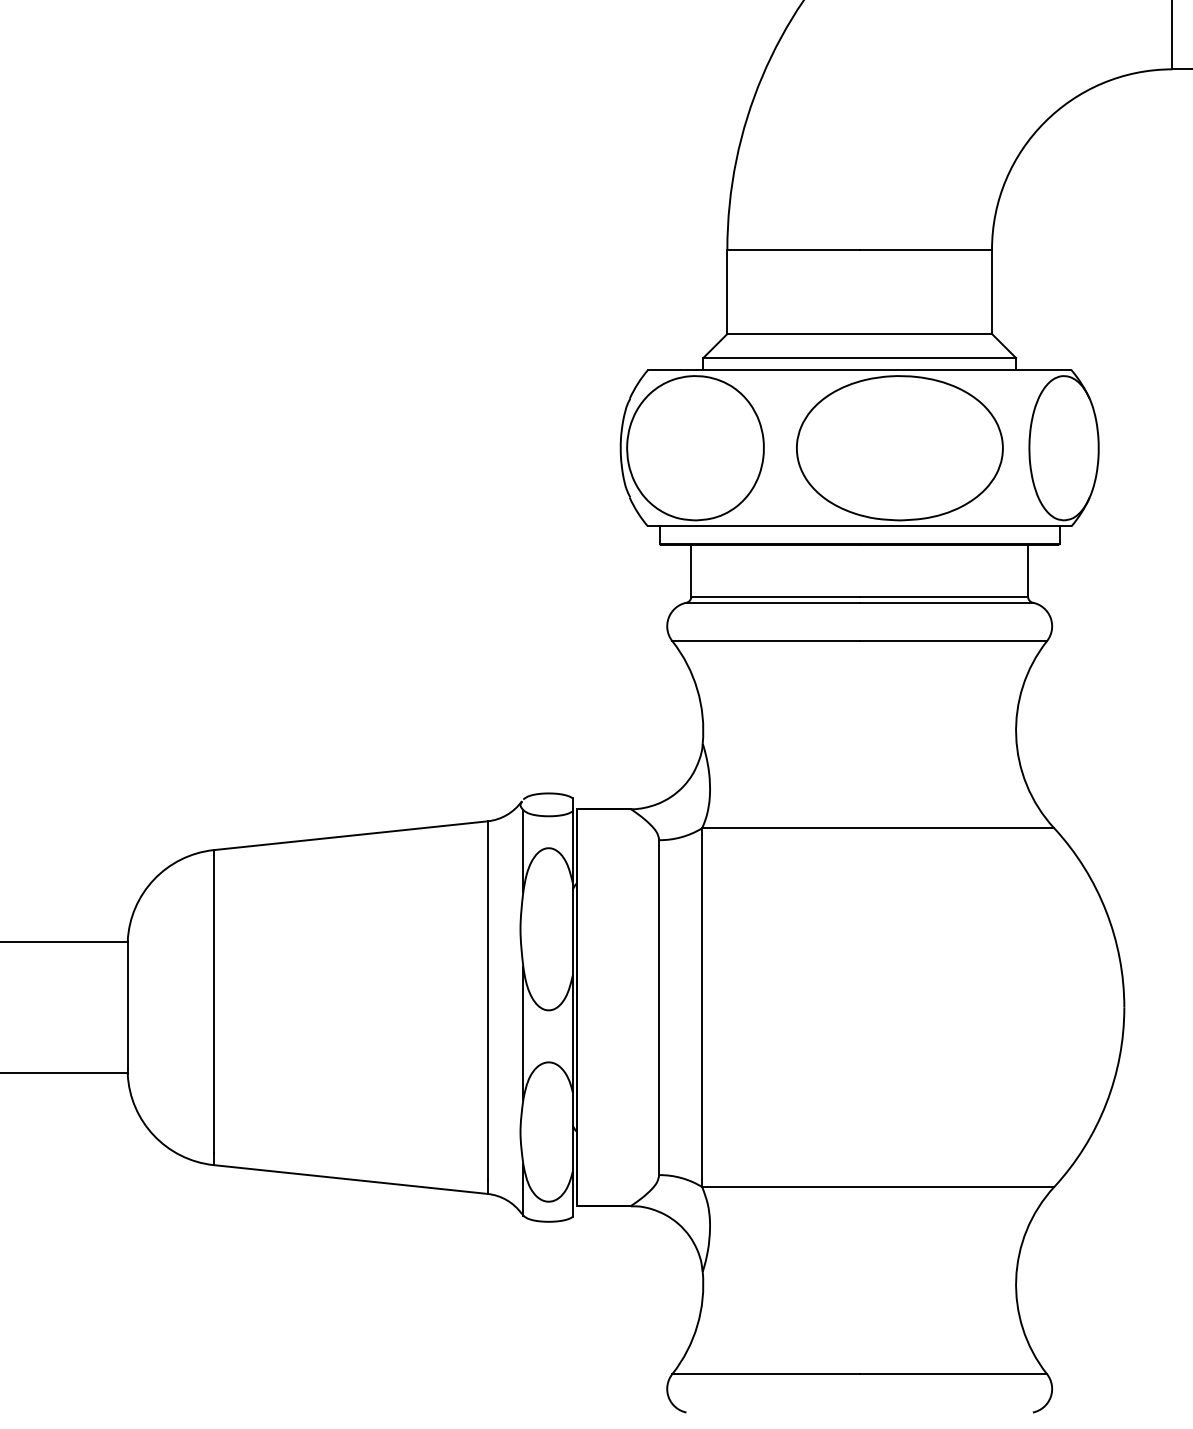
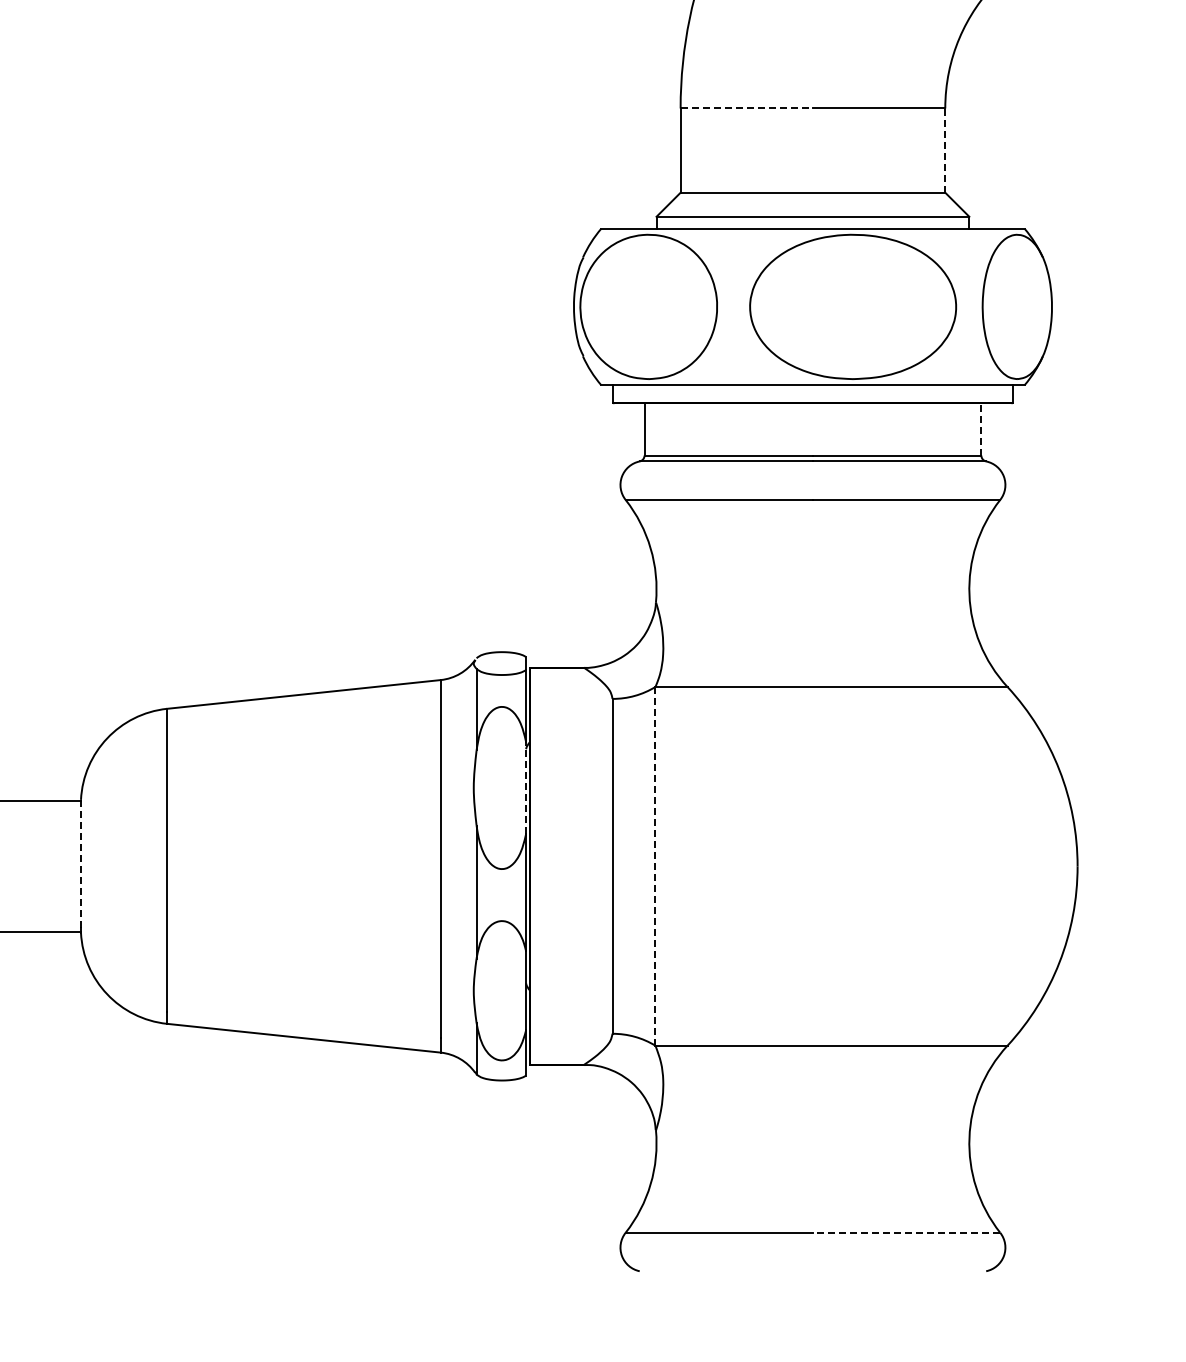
line: (794, 249) -> (747, 108), solid -> dashed
line: (992, 291) -> (945, 150), solid -> dashed
line: (1028, 570) -> (981, 429), solid -> dashed
line: (572, 928) -> (525, 787), solid -> dashed
line: (127, 1005) -> (80, 864), solid -> dashed
line: (702, 1008) -> (655, 867), solid -> dashed
line: (953, 1374) -> (906, 1233), solid -> dashed

